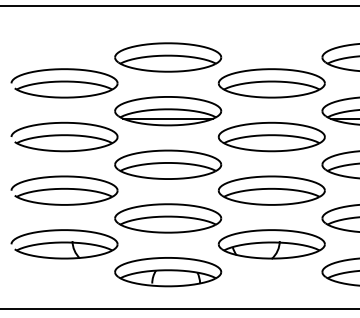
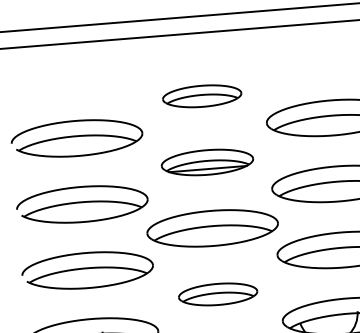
part: (168, 57) -> (202, 96), size x0.6
part: (168, 111) -> (207, 162), size x0.7
part: (168, 218) -> (218, 294), size x0.6

